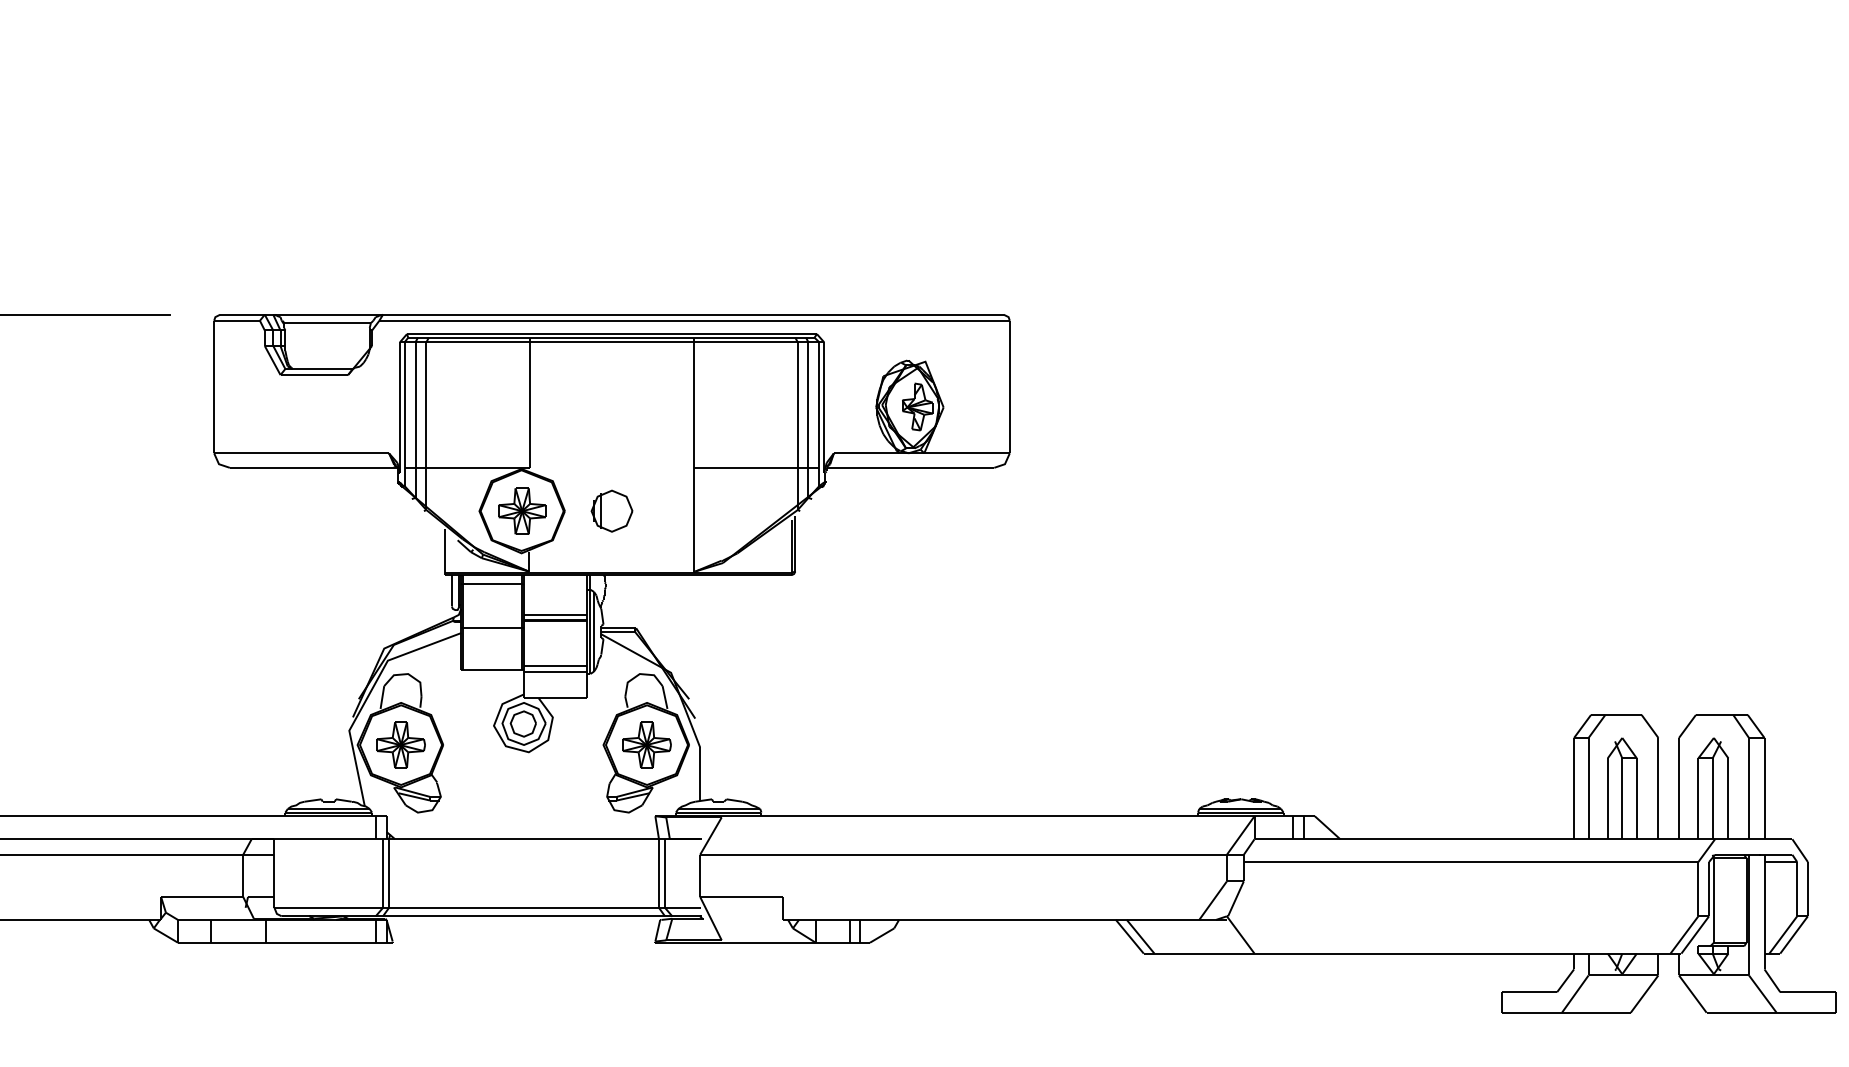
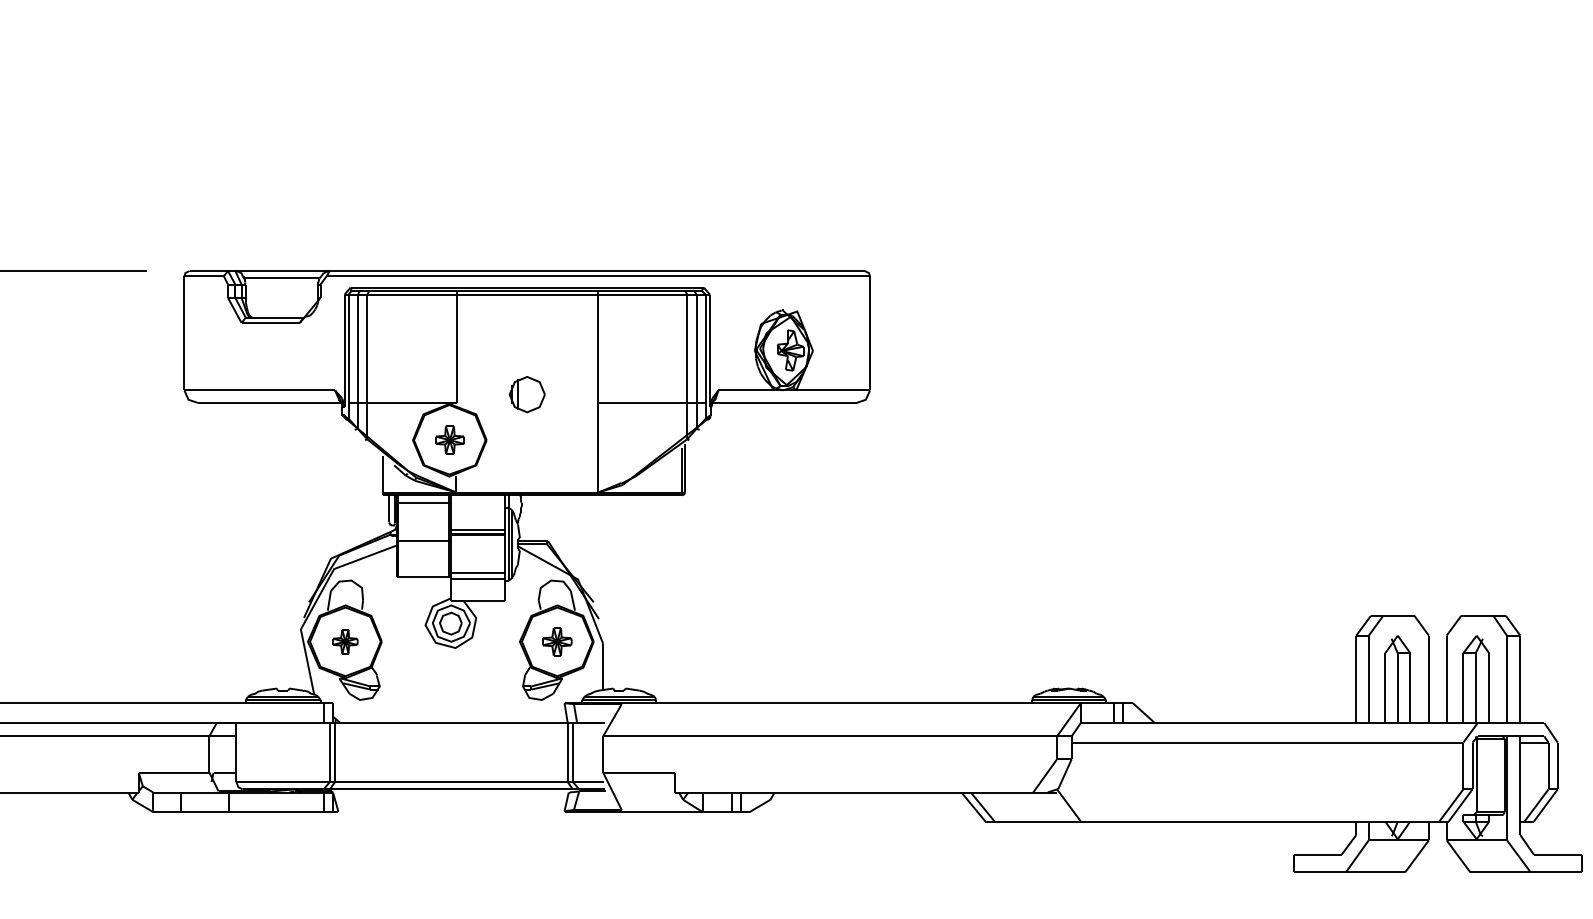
part: (522, 510) -> (450, 439), size x0.7
part: (611, 510) -> (526, 394), moved
part: (400, 744) -> (344, 641), size x0.6
part: (646, 744) -> (556, 641), size x0.7

